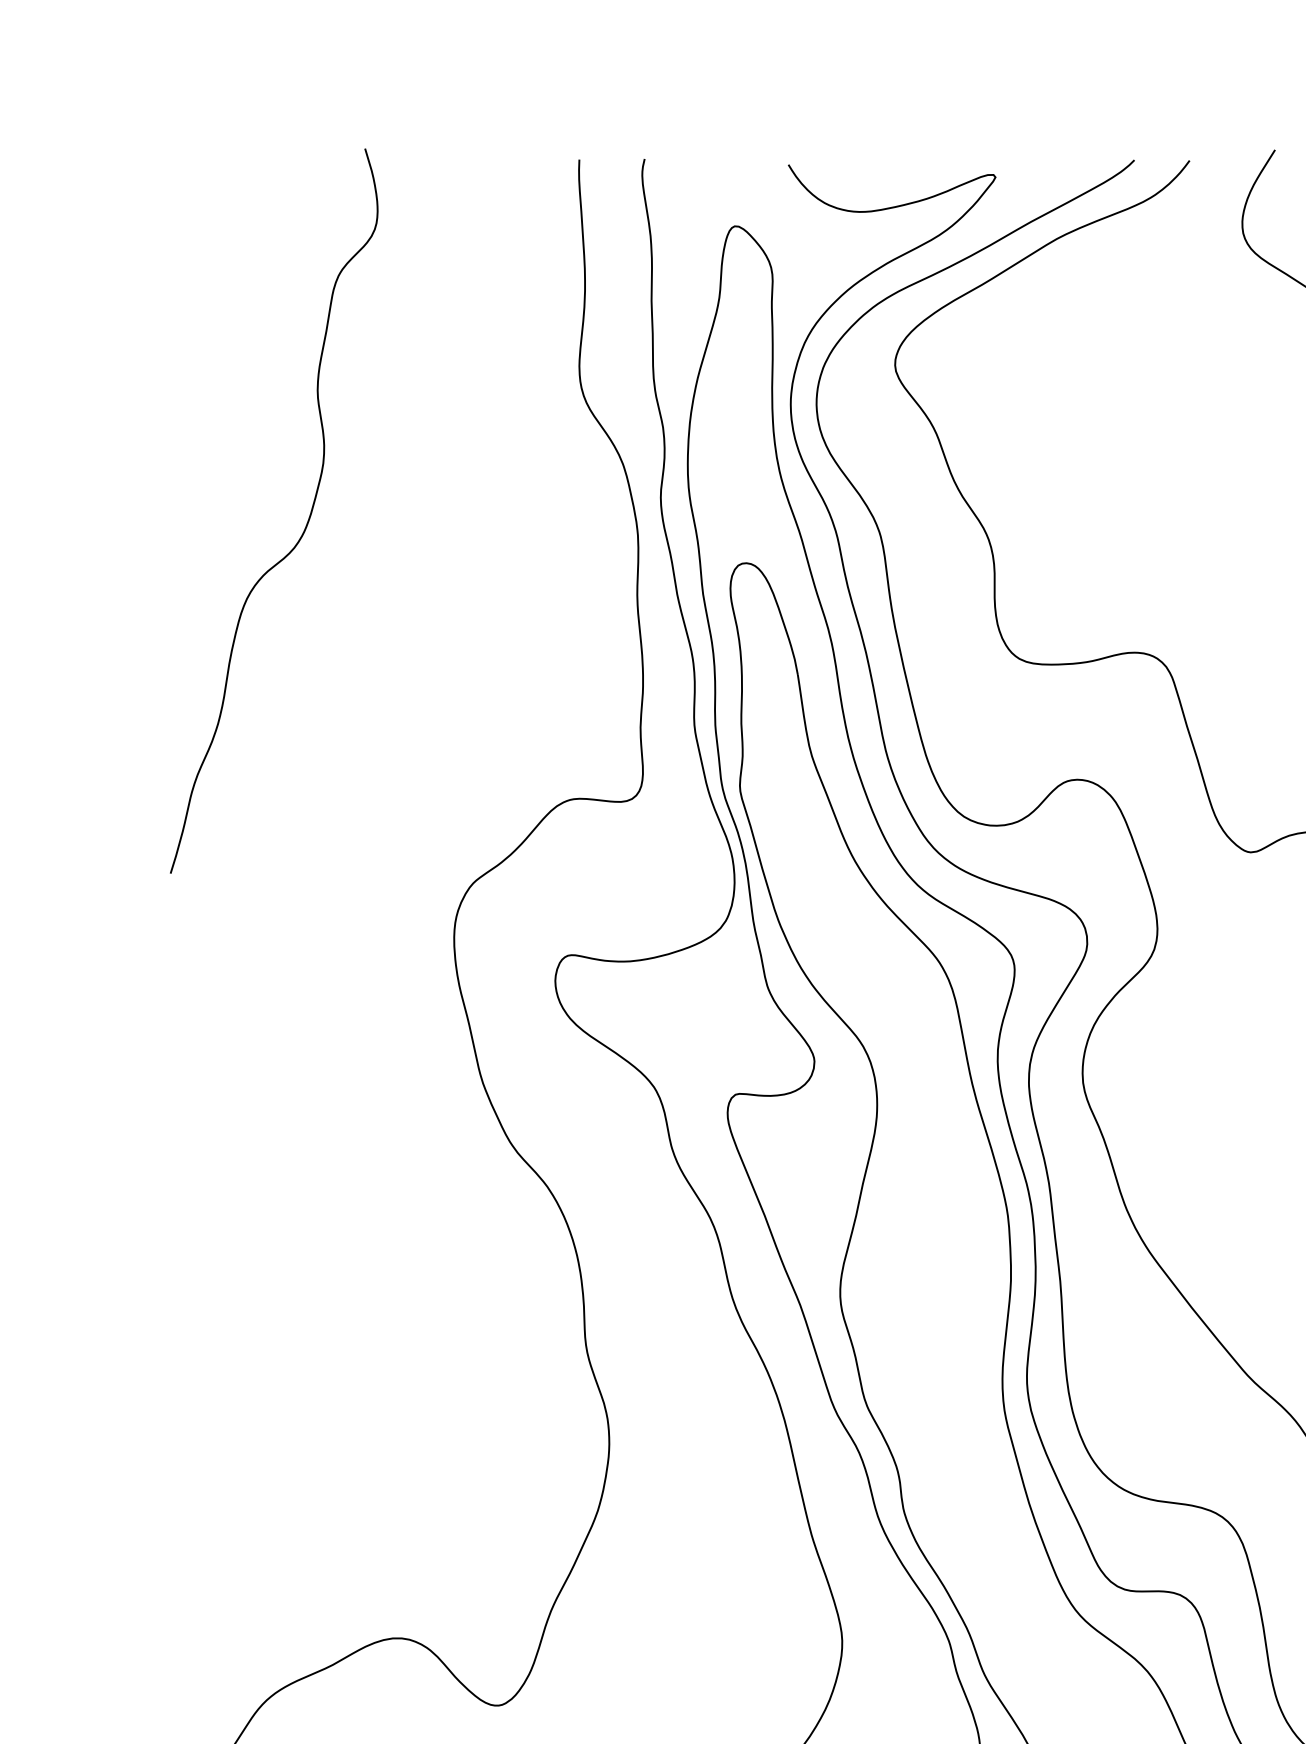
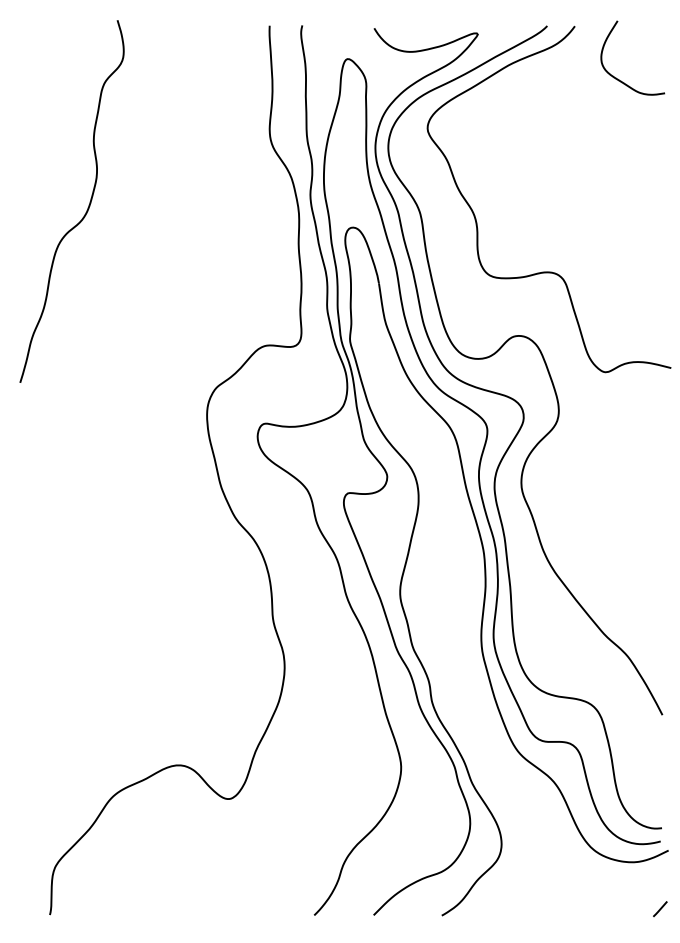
curve: (305, 522) -> (87, 207), moved

